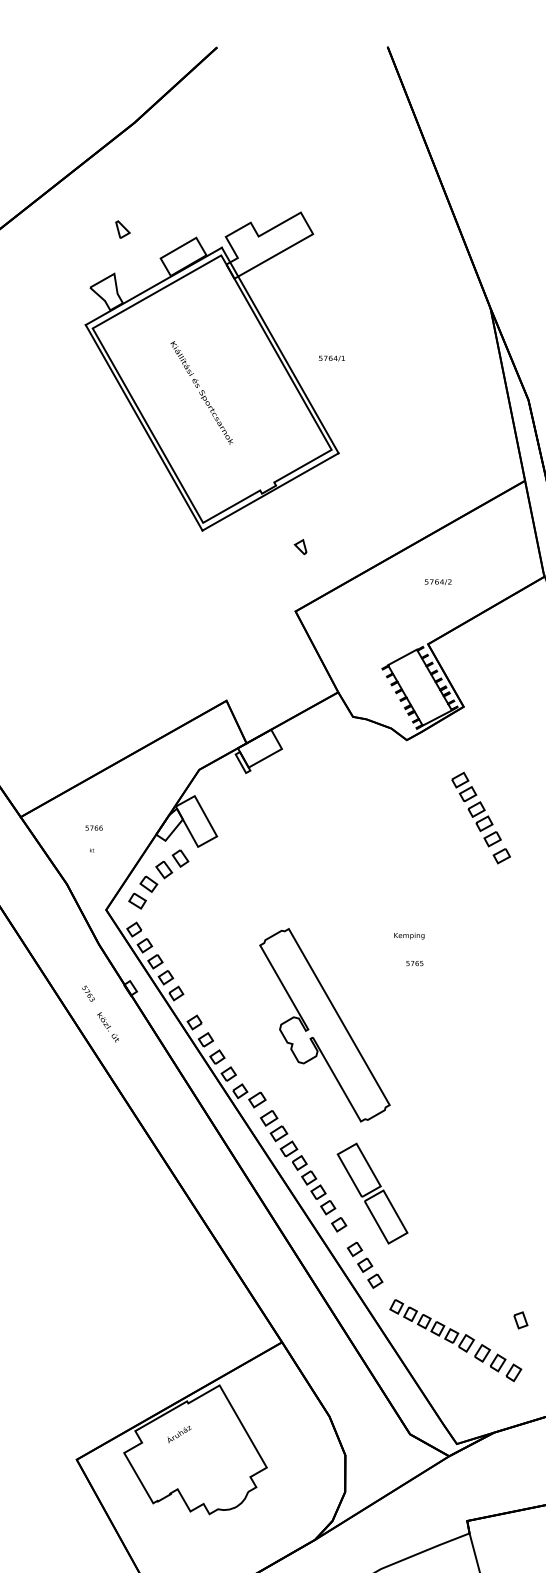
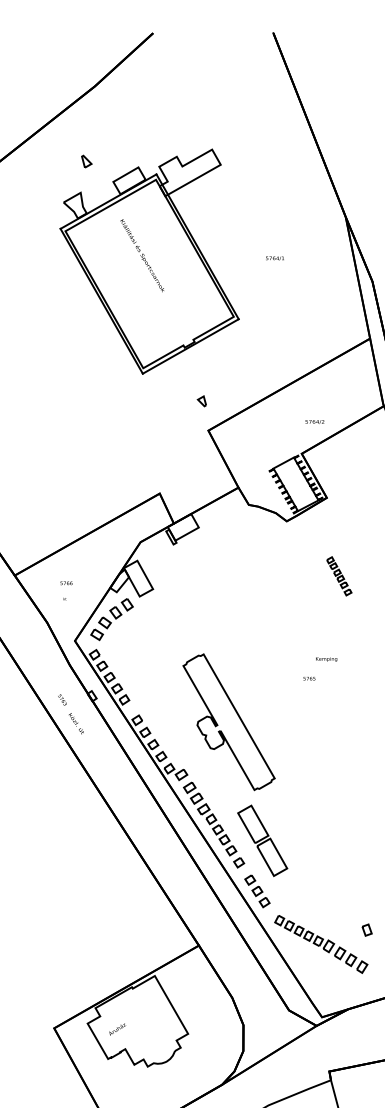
text: (331, 358) -> (274, 258), moved
text: (202, 392) -> (142, 255), moved
part: (299, 547) -> (201, 401), moved
text: (437, 581) -> (314, 421), moved
part: (481, 818) -> (339, 576), size x0.6
text: (409, 936) -> (326, 659), moved
text: (414, 963) -> (309, 678), moved
text: (179, 1434) -> (117, 1029), moved

